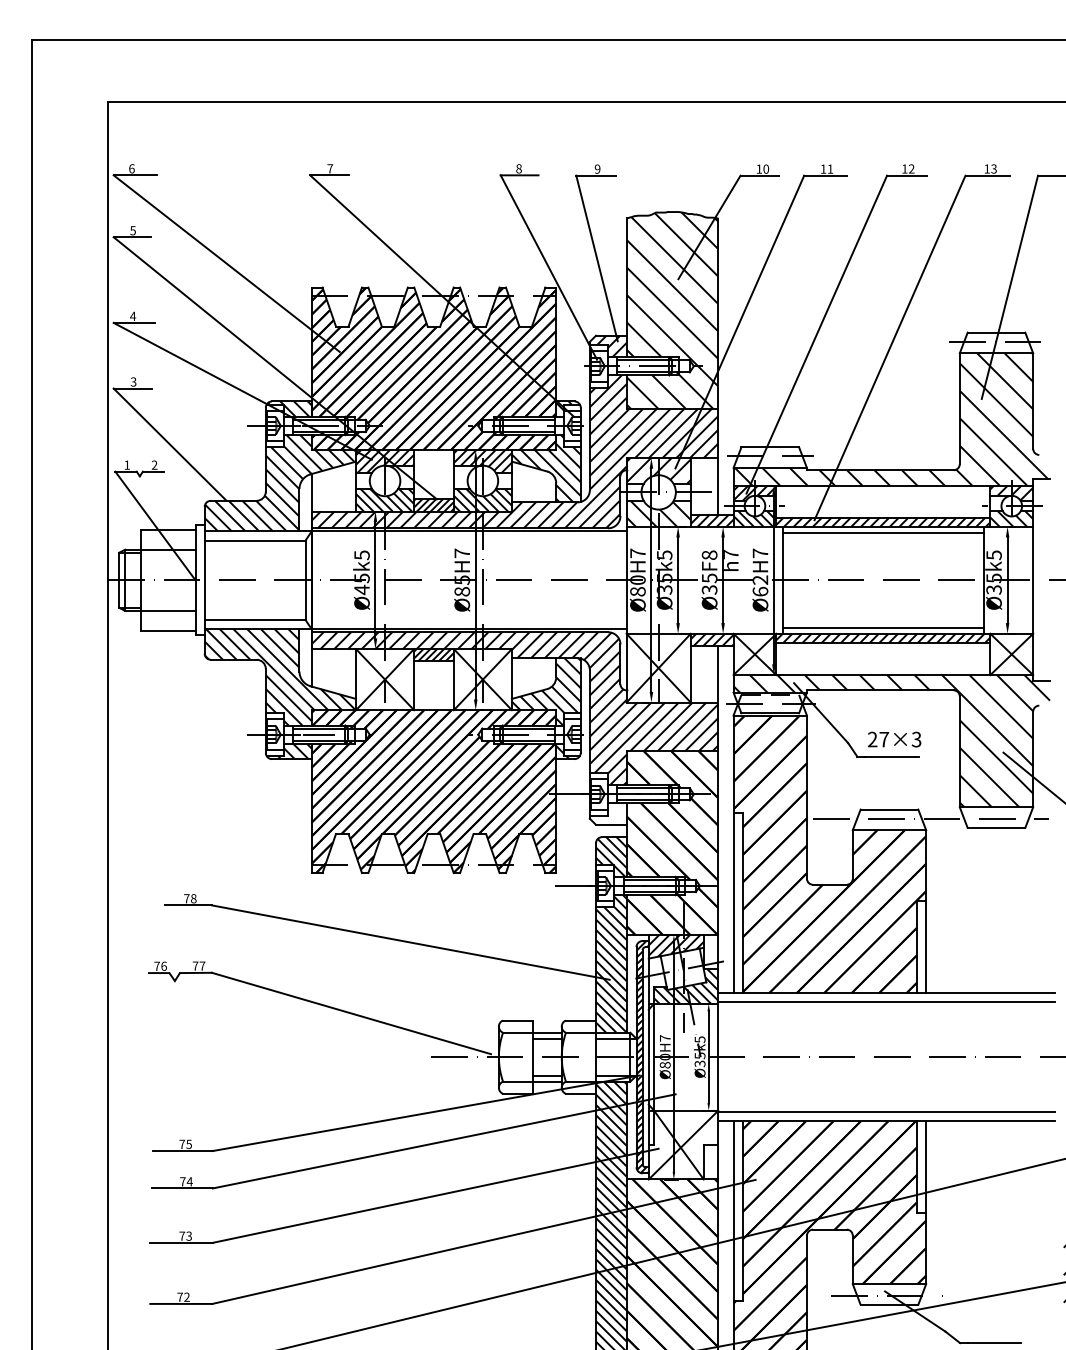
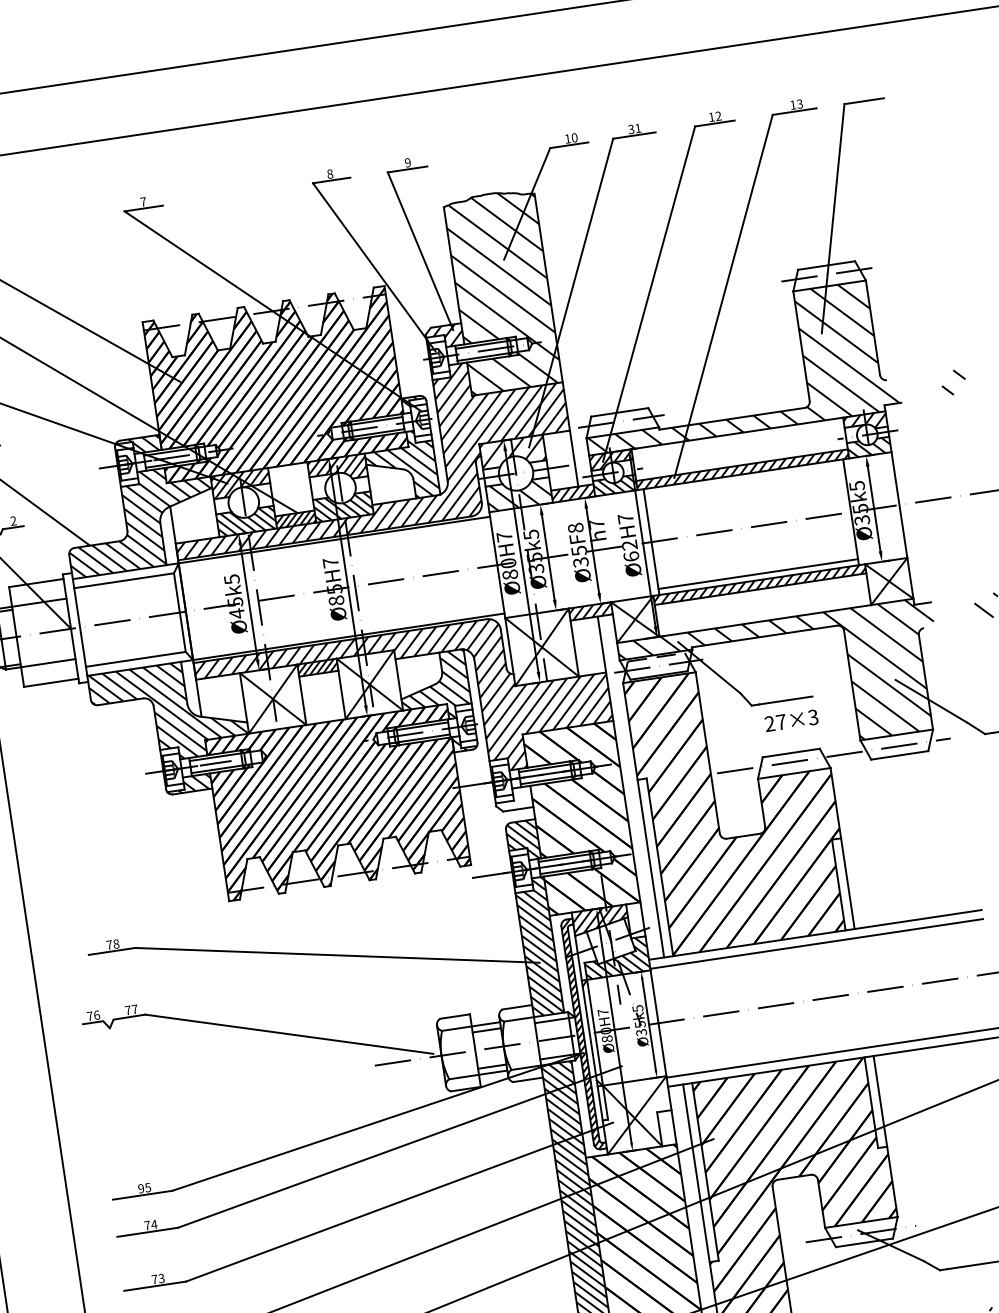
text: (823, 168) -> (631, 128), 11 -> 31
line: (883, 532) -> (744, 479), removed
text: (894, 739) -> (791, 720), moved
text: (182, 1144) -> (141, 1188), 75 -> 95

